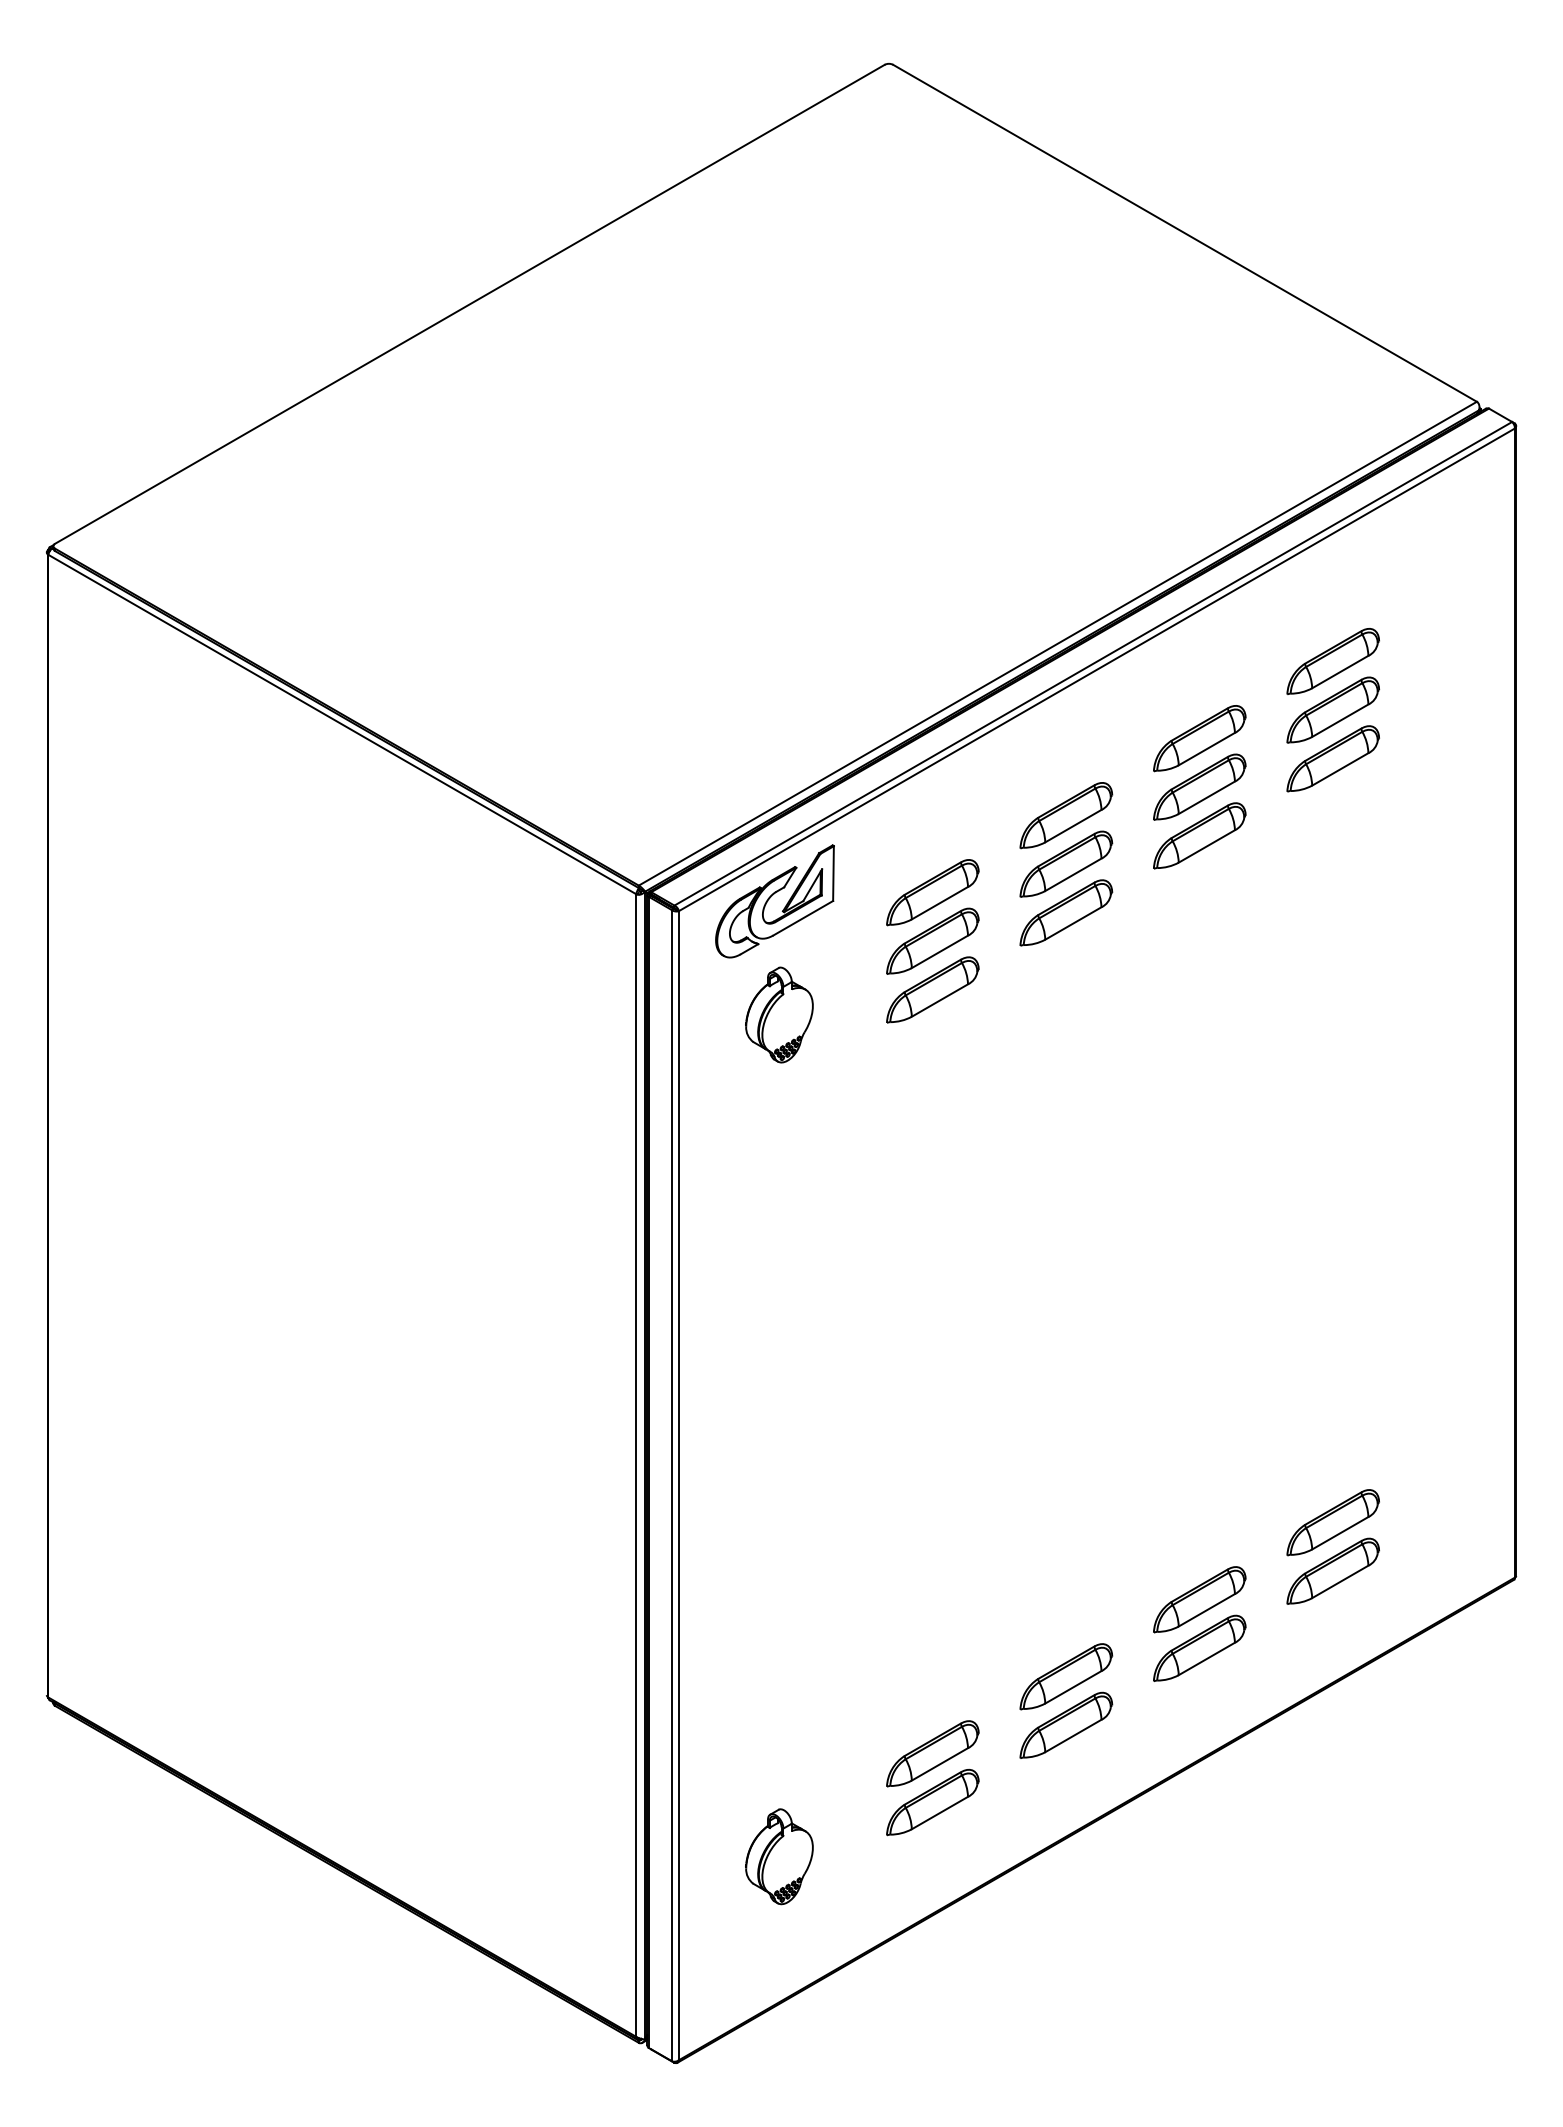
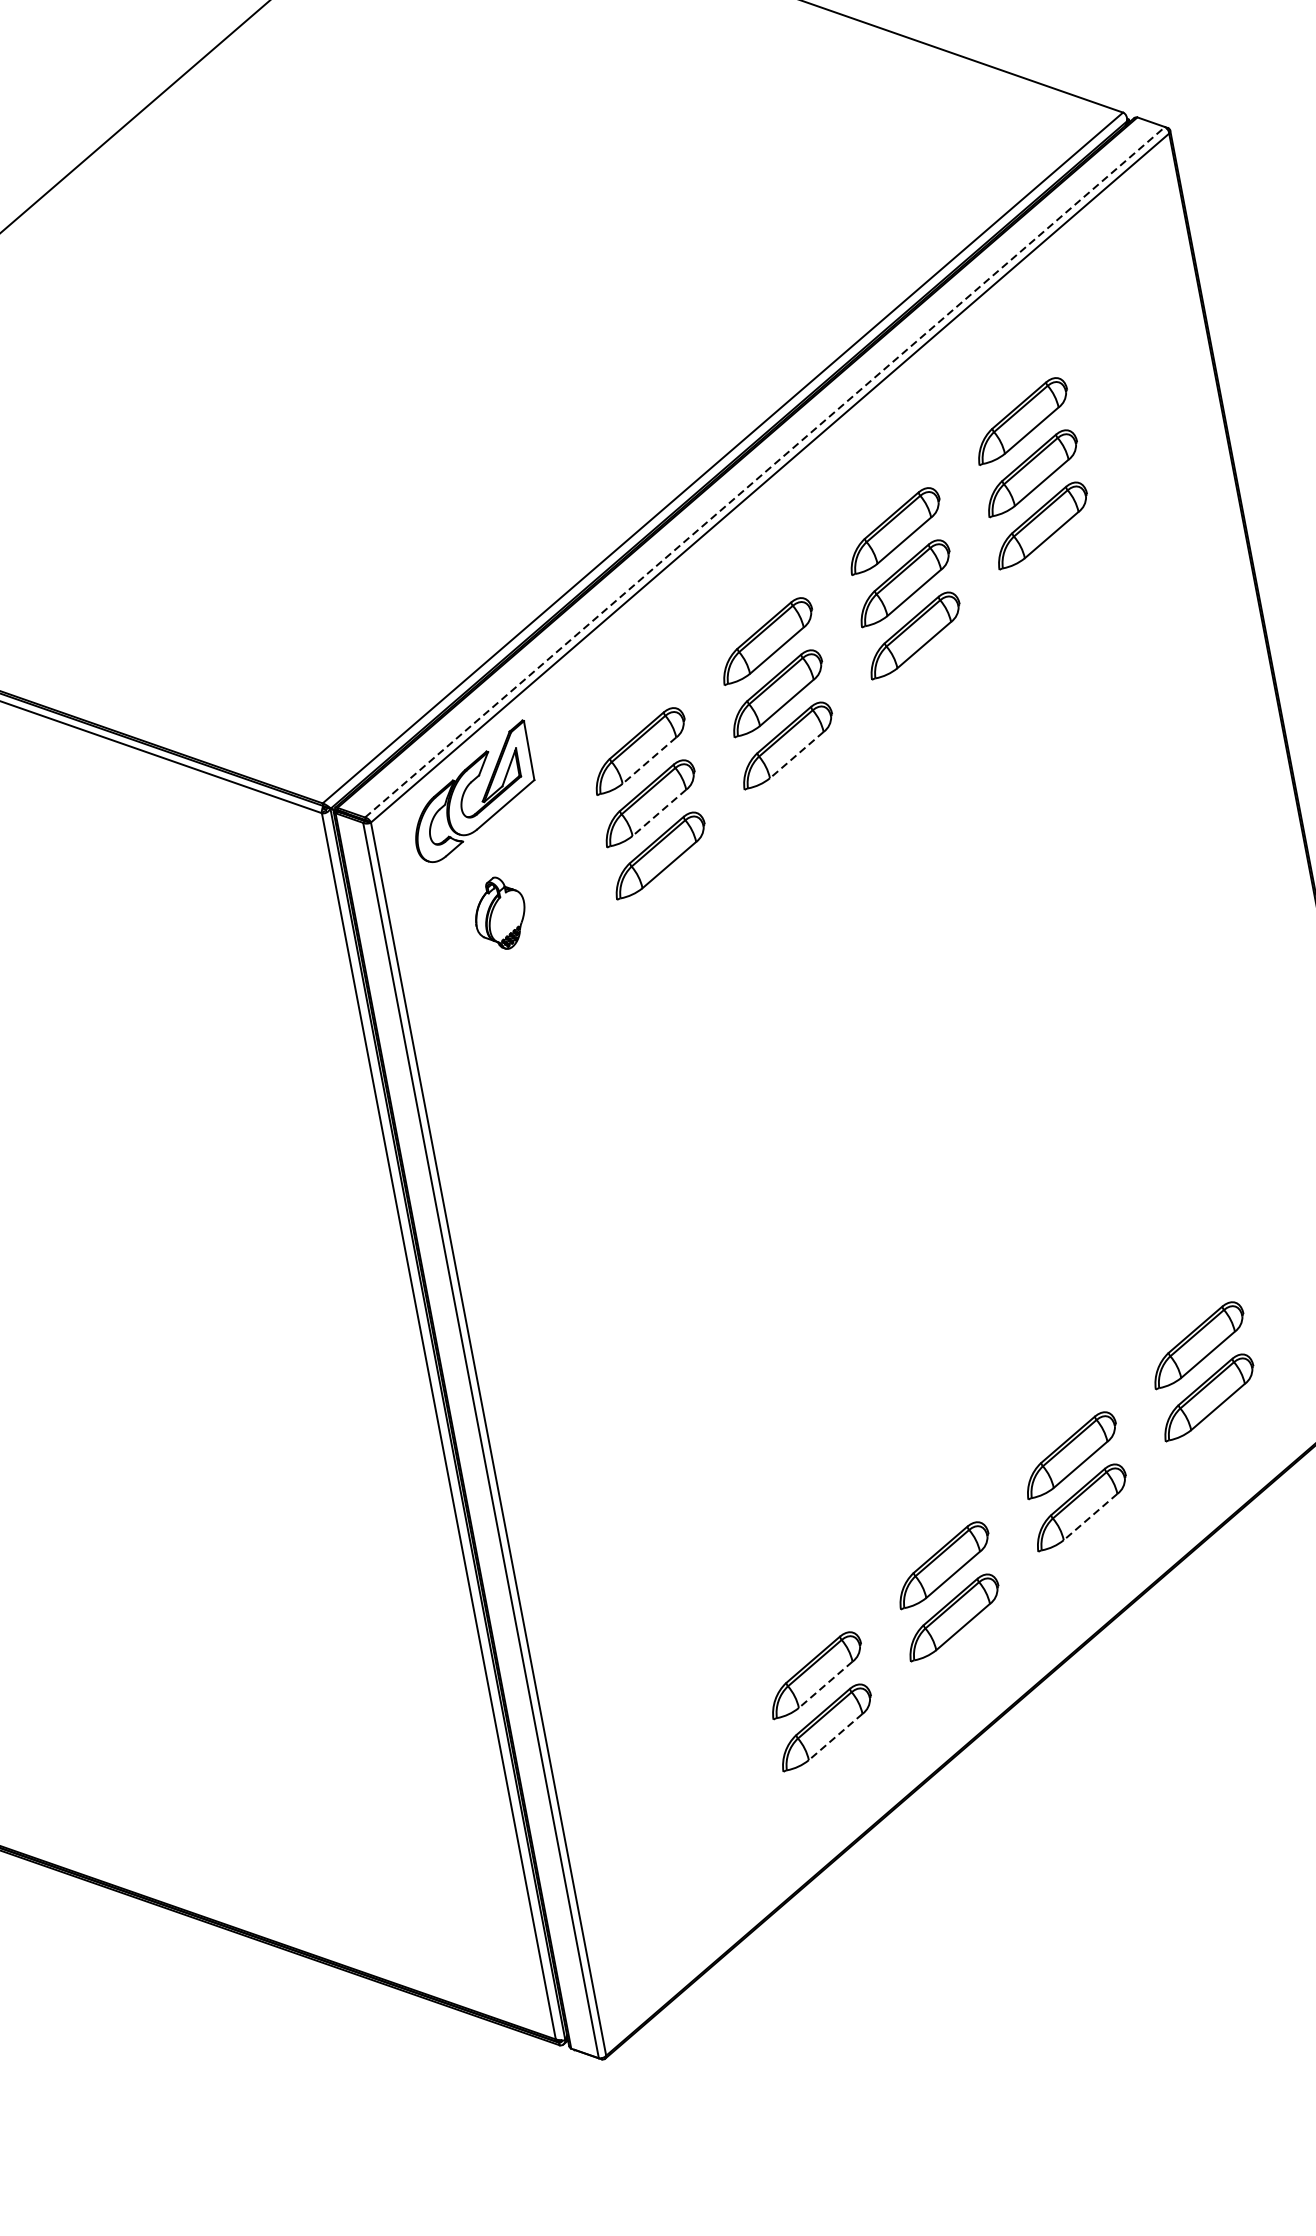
line: (1093, 663) -> (765, 471), solid -> dashed
line: (939, 903) -> (649, 761), solid -> dashed
line: (1072, 923) -> (795, 755), solid -> dashed
line: (939, 952) -> (659, 813), solid -> dashed
part: (779, 1014) -> (500, 912), size x0.7
line: (1206, 1659) -> (1090, 1517), solid -> dashed
line: (939, 1764) -> (825, 1685), solid -> dashed
line: (939, 1813) -> (835, 1737), solid -> dashed
part: (779, 1856) -> (672, 1816), removed

